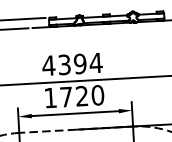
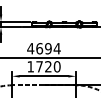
text: (64, 64) -> (39, 48), 4394 -> 4694

